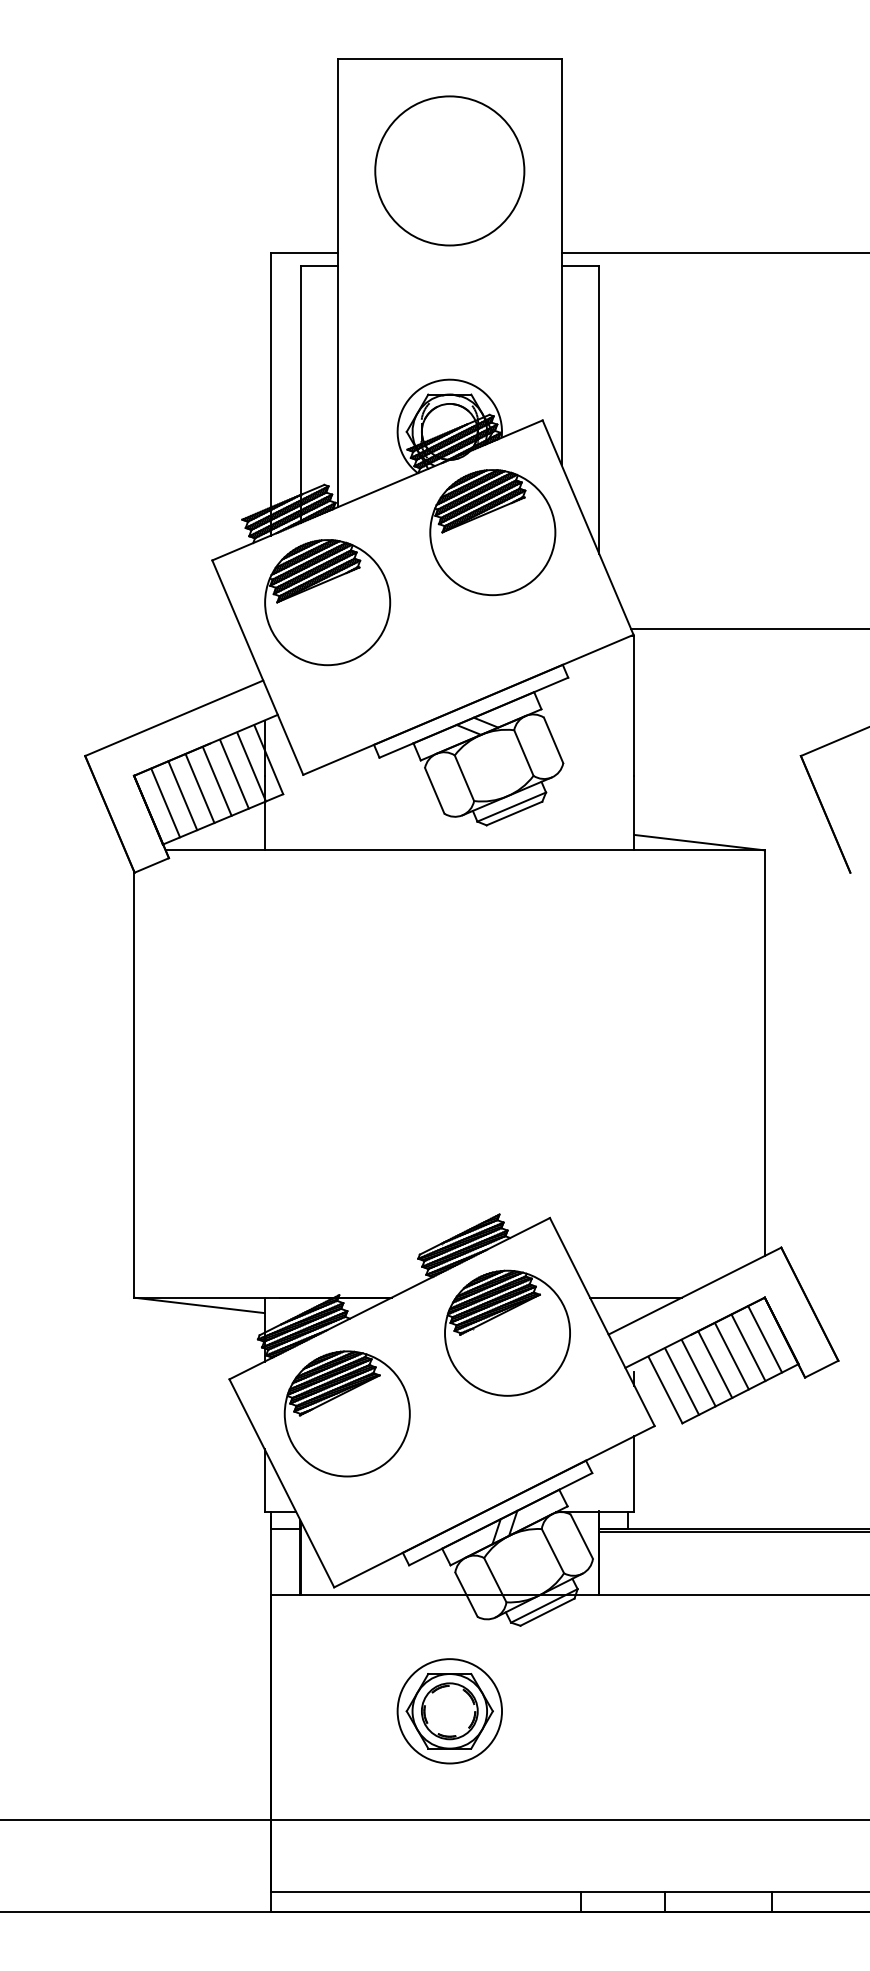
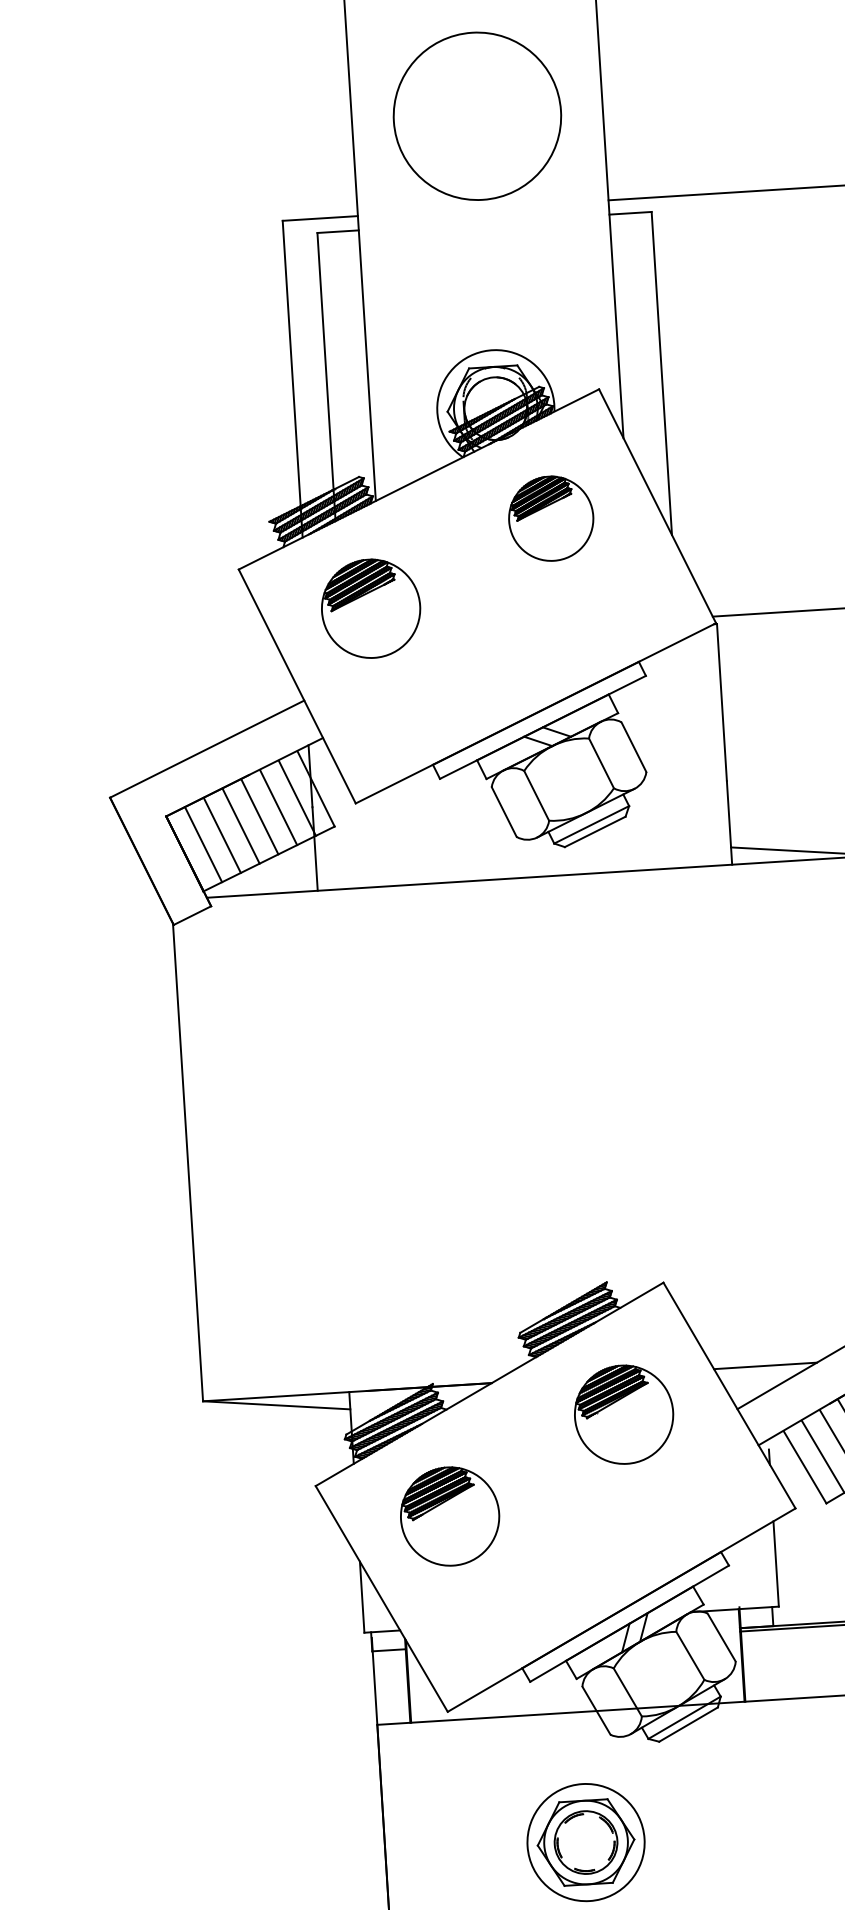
part: (492, 532) -> (550, 518), size x0.6
part: (327, 602) -> (370, 608), size x0.7
part: (507, 1332) -> (623, 1413), size x0.7
part: (346, 1413) -> (449, 1516), size x0.7

